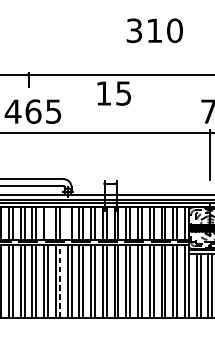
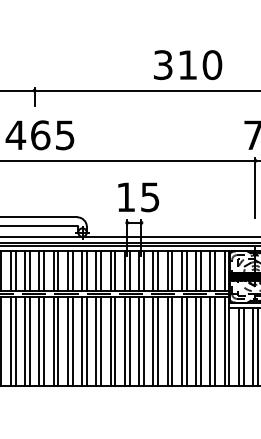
text: (155, 31) -> (188, 65), moved
text: (114, 93) -> (138, 197), moved
line: (48, 223) -> (58, 270), added
line: (67, 223) -> (82, 270), added
line: (59, 280) -> (72, 340), dashed -> solid

